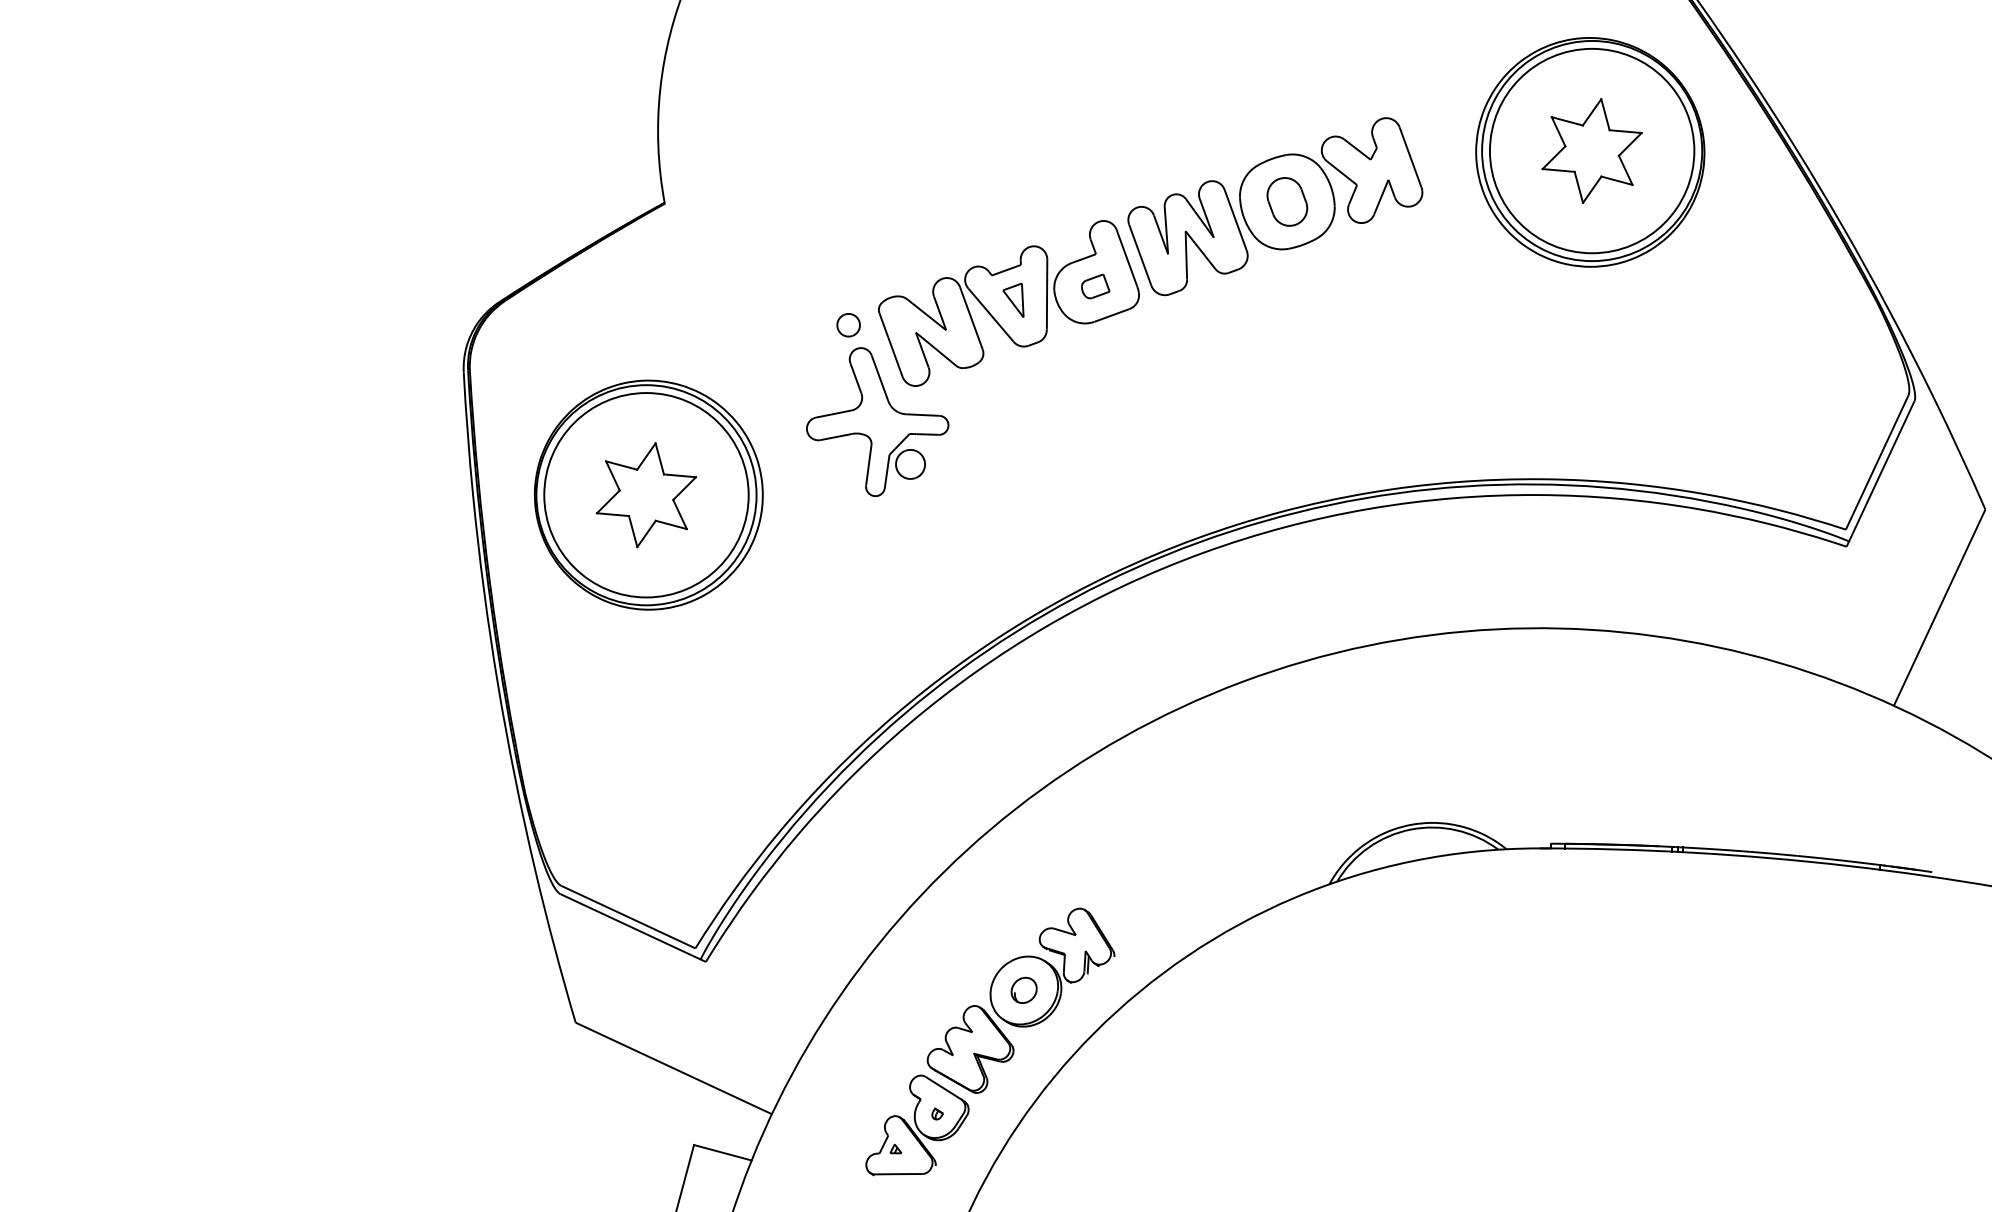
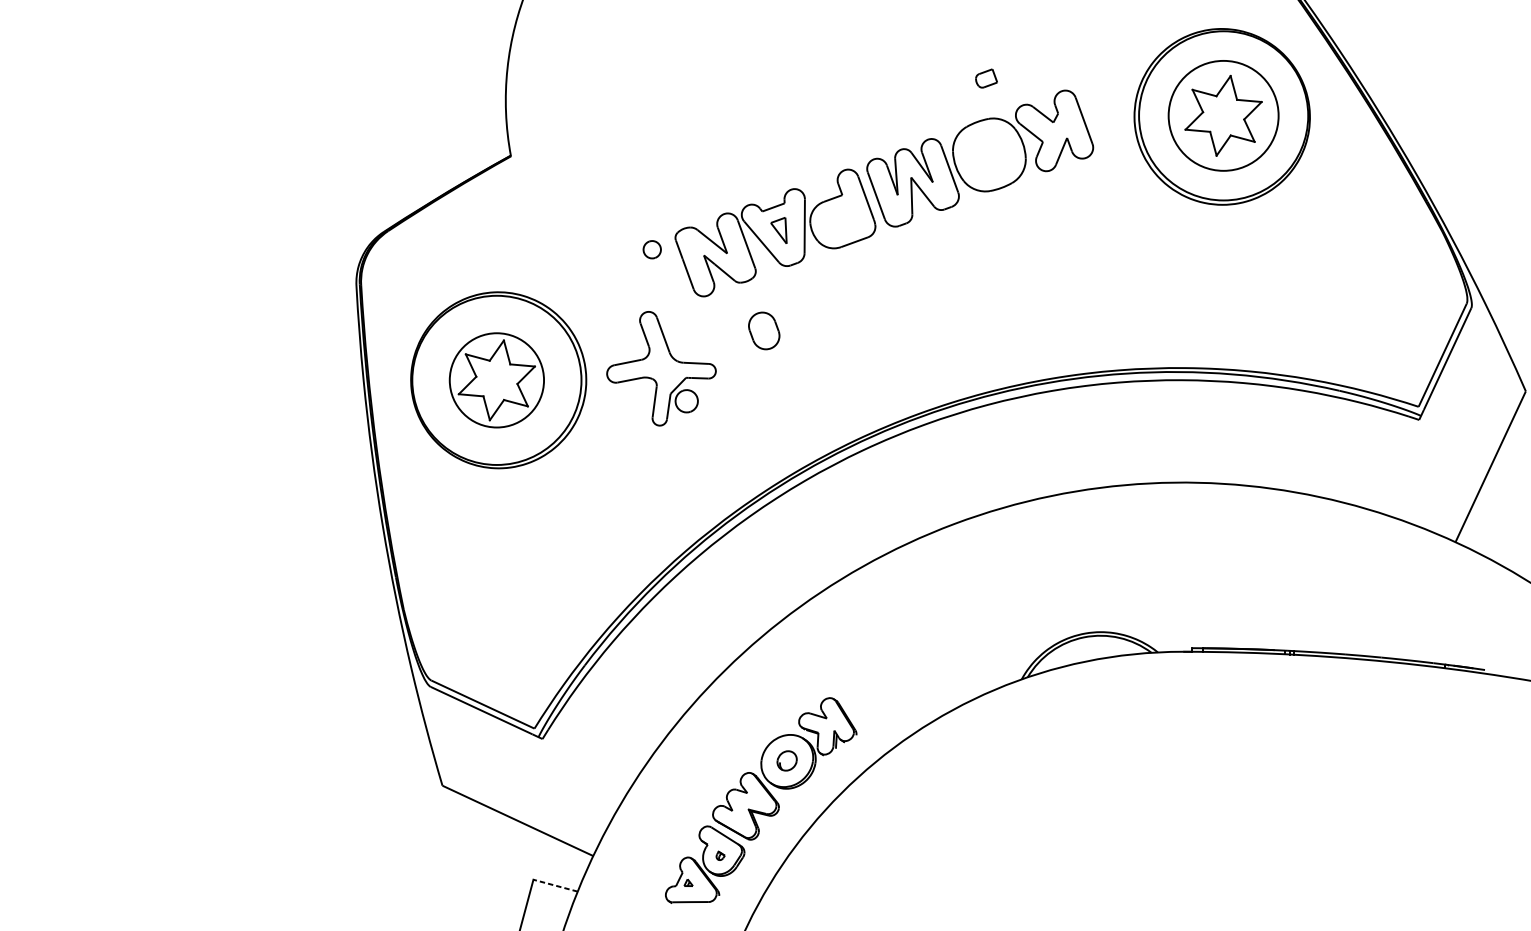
circle: (1591, 150) -> (1223, 115), size x0.7
part: (1287, 201) -> (764, 330), moved
part: (1095, 286) -> (986, 78), moved
part: (877, 422) -> (661, 369), moved
circle: (646, 495) -> (496, 380), size x0.6
line: (722, 1152) -> (555, 885), solid -> dashed

